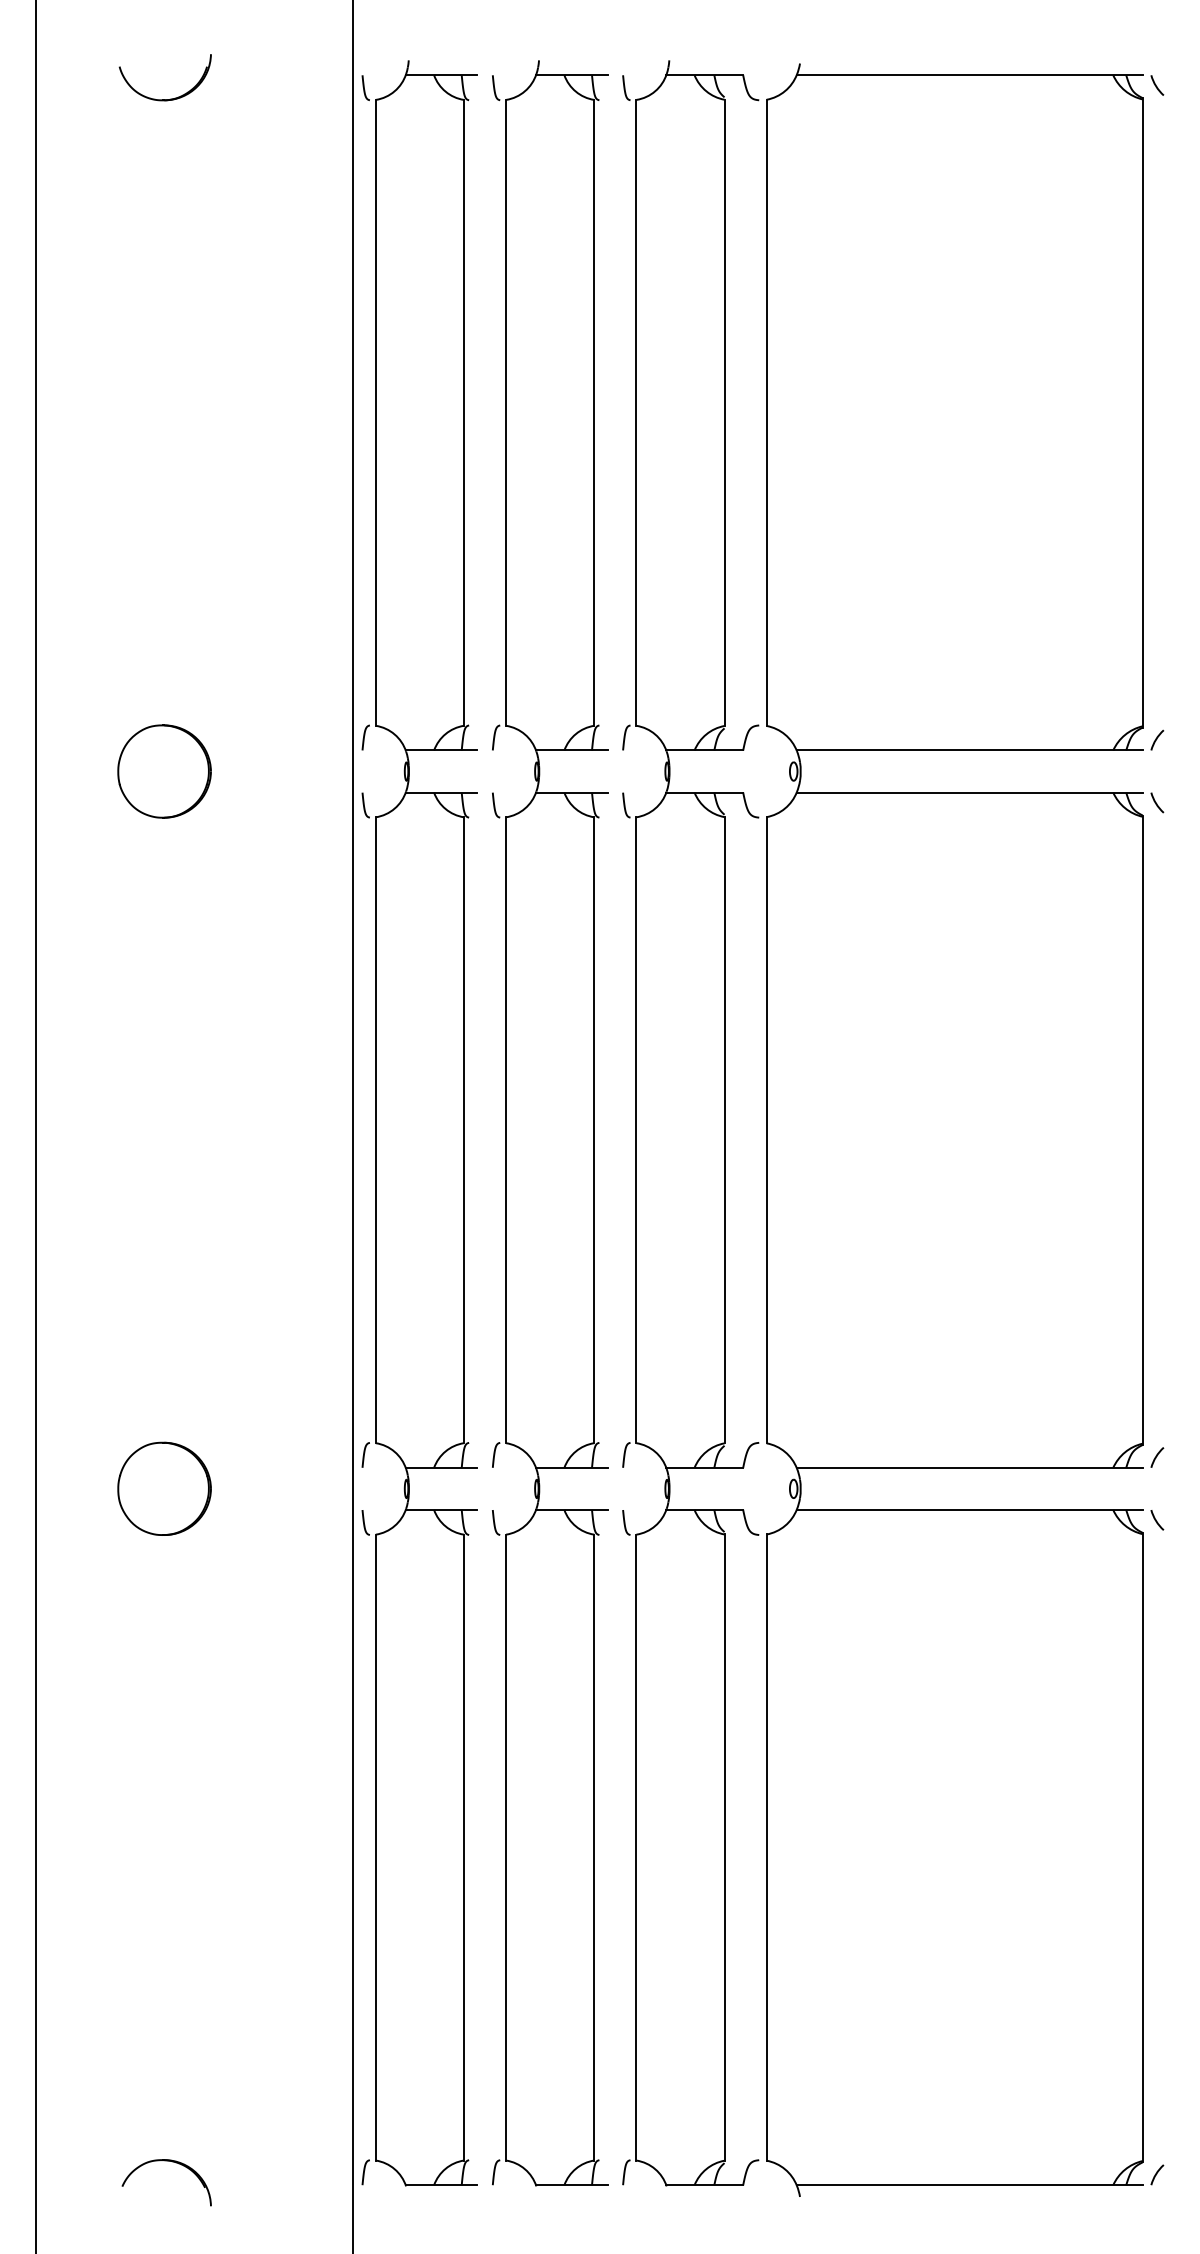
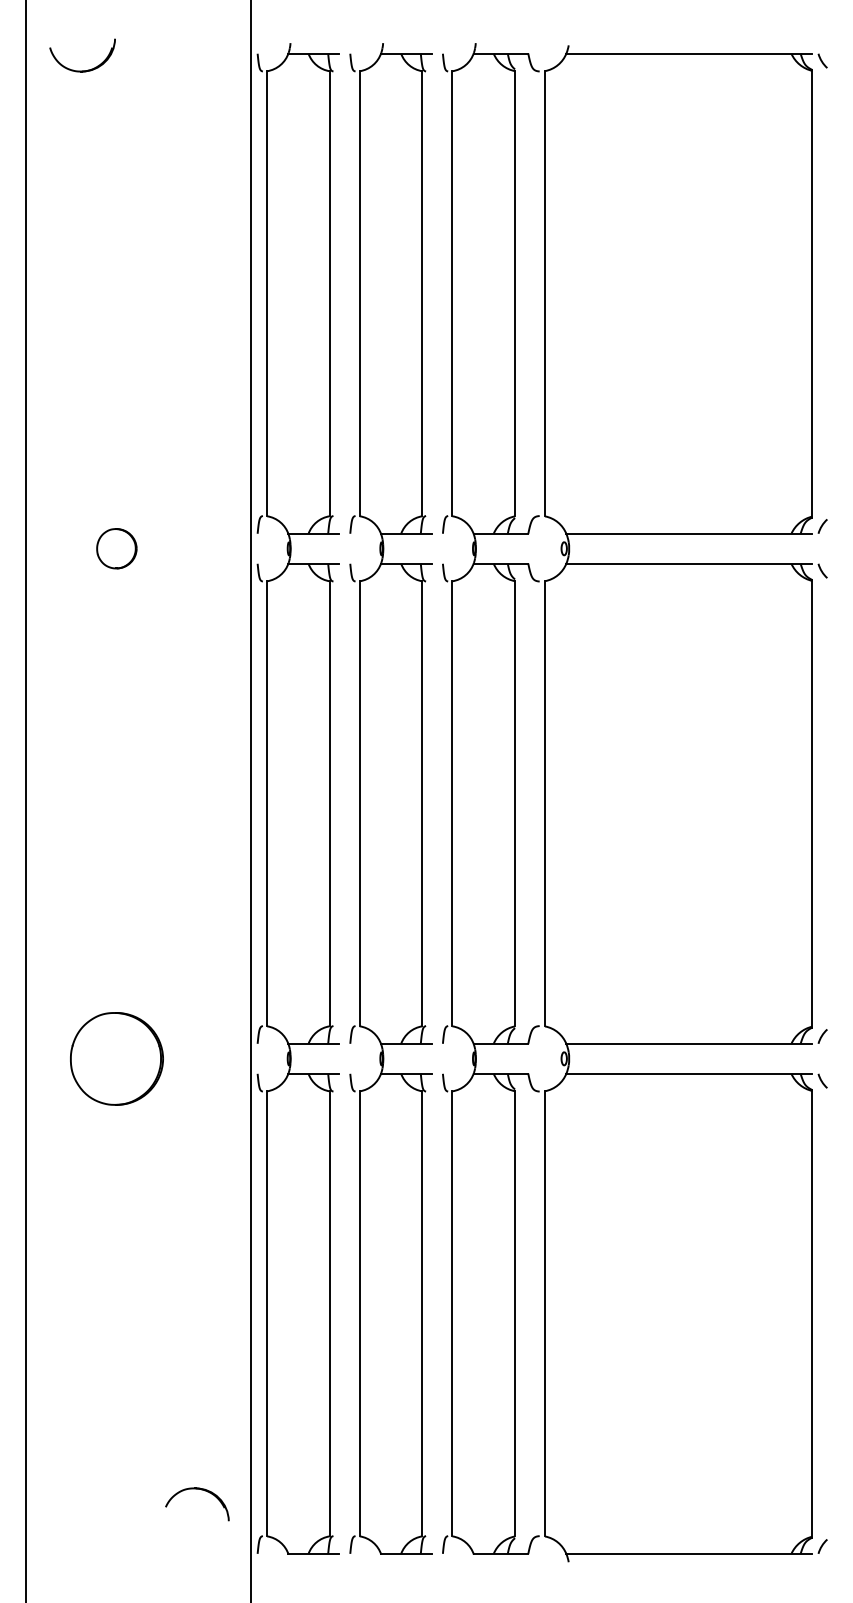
part: (170, 98) -> (86, 70), moved
part: (164, 771) -> (116, 548), size x0.6
part: (164, 1488) -> (116, 1058), size x1.4
part: (172, 2162) -> (201, 1490), moved

